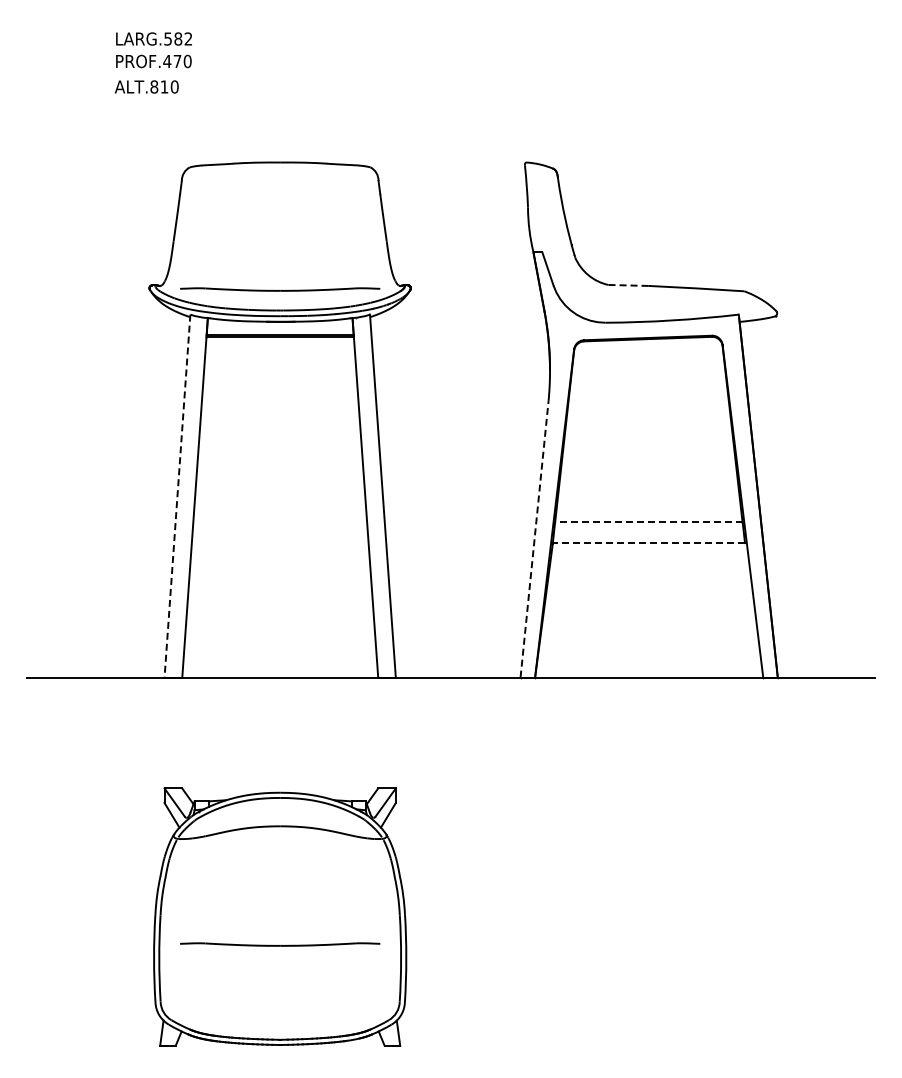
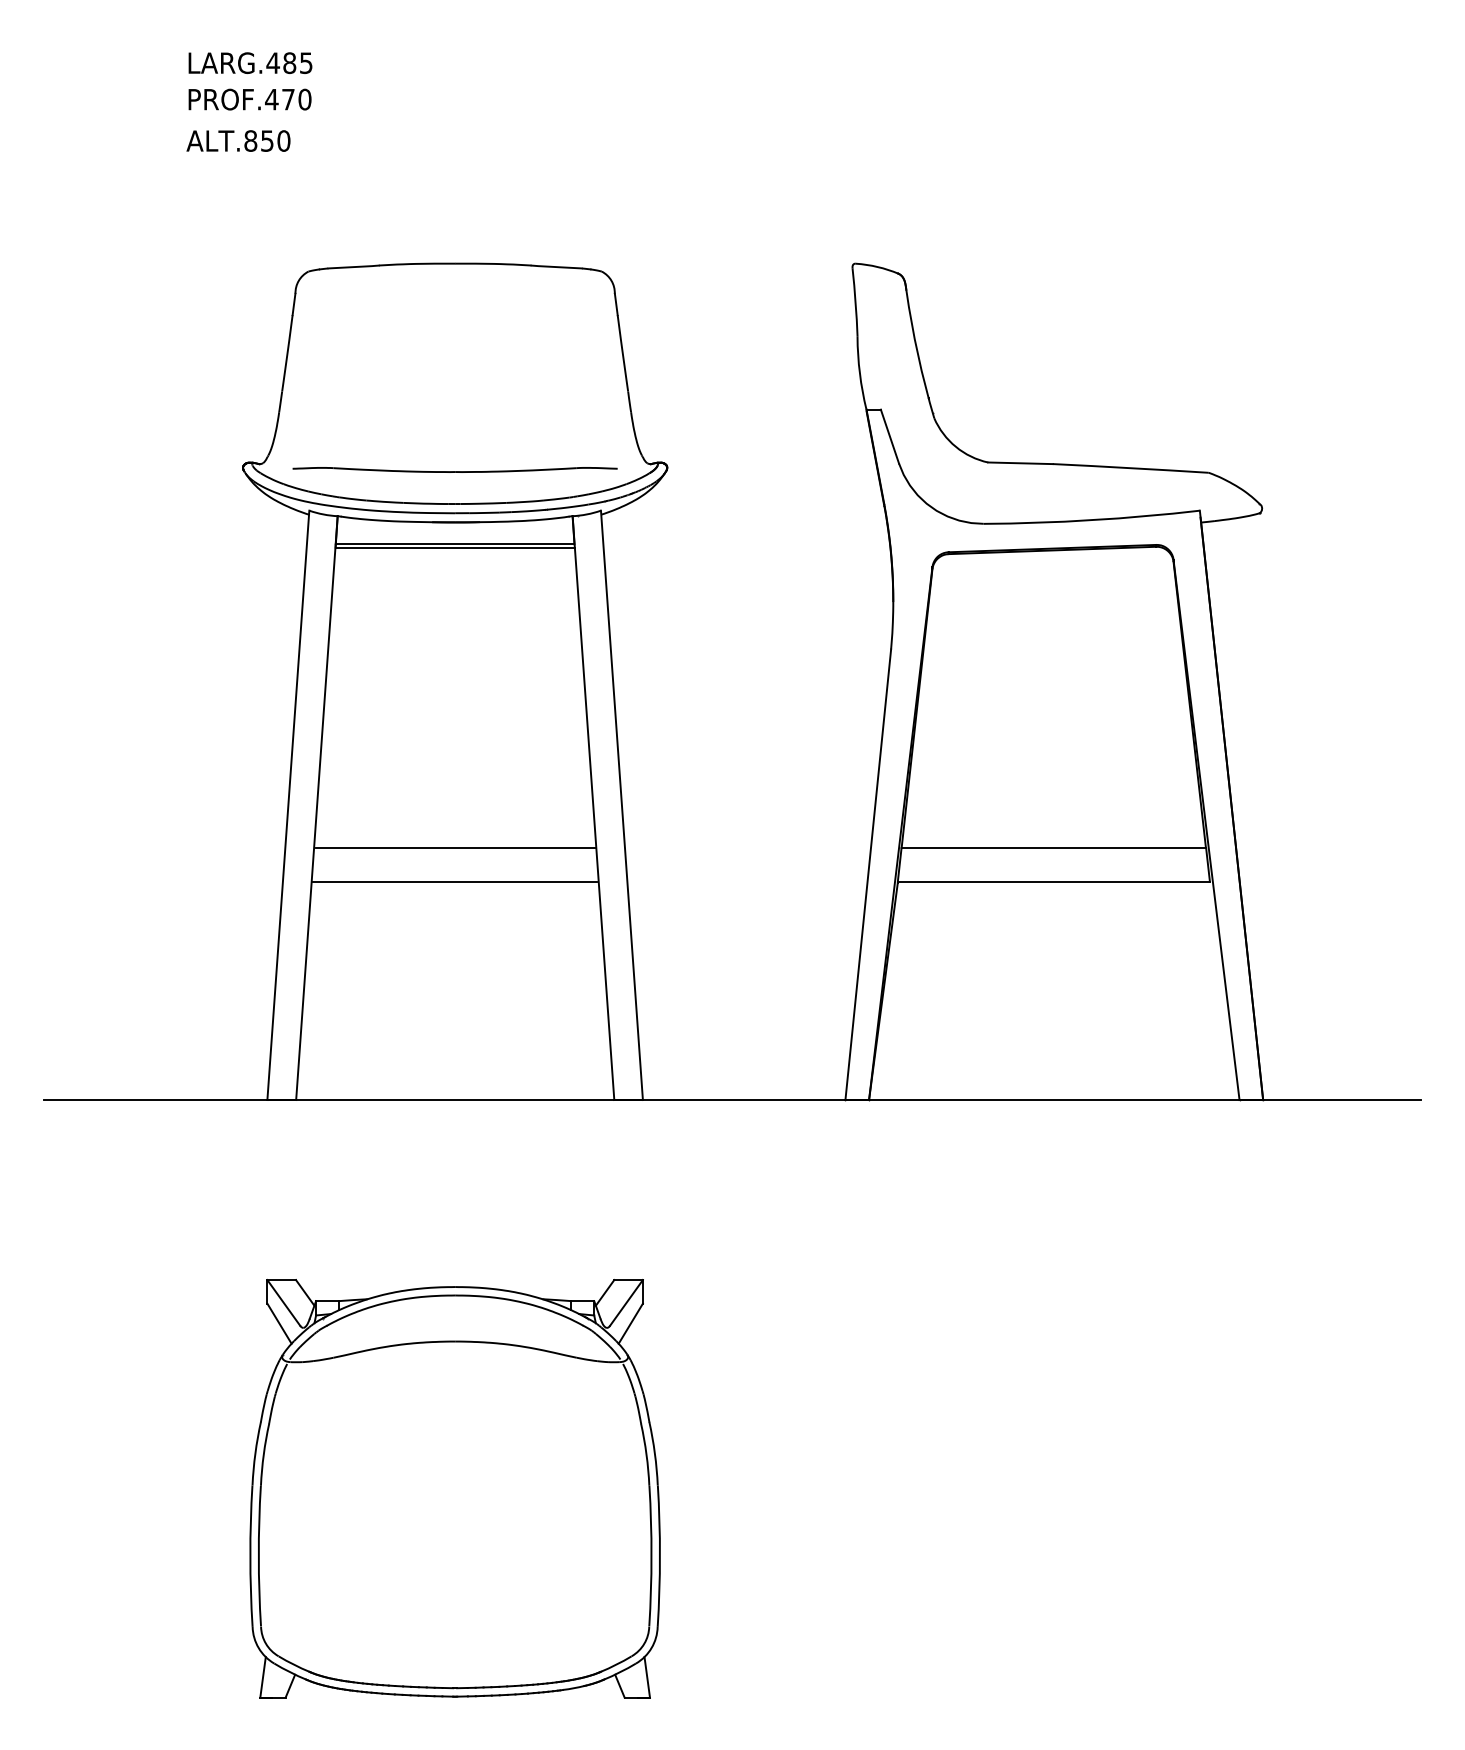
text: (177, 38) -> (288, 62), LARG.582 -> LARG.485
text: (164, 86) -> (267, 140), ALT.810 -> ALT.850
line: (628, 285) -> (1020, 463), dashed -> solid
line: (177, 496) -> (288, 805), dashed -> solid
line: (280, 522) -> (455, 848), added
line: (648, 522) -> (1053, 848), dashed -> solid
line: (534, 538) -> (868, 874), dashed -> solid
line: (279, 543) -> (454, 882), added
line: (648, 543) -> (1053, 882), dashed -> solid
part: (280, 944) -> (455, 1533), removed

